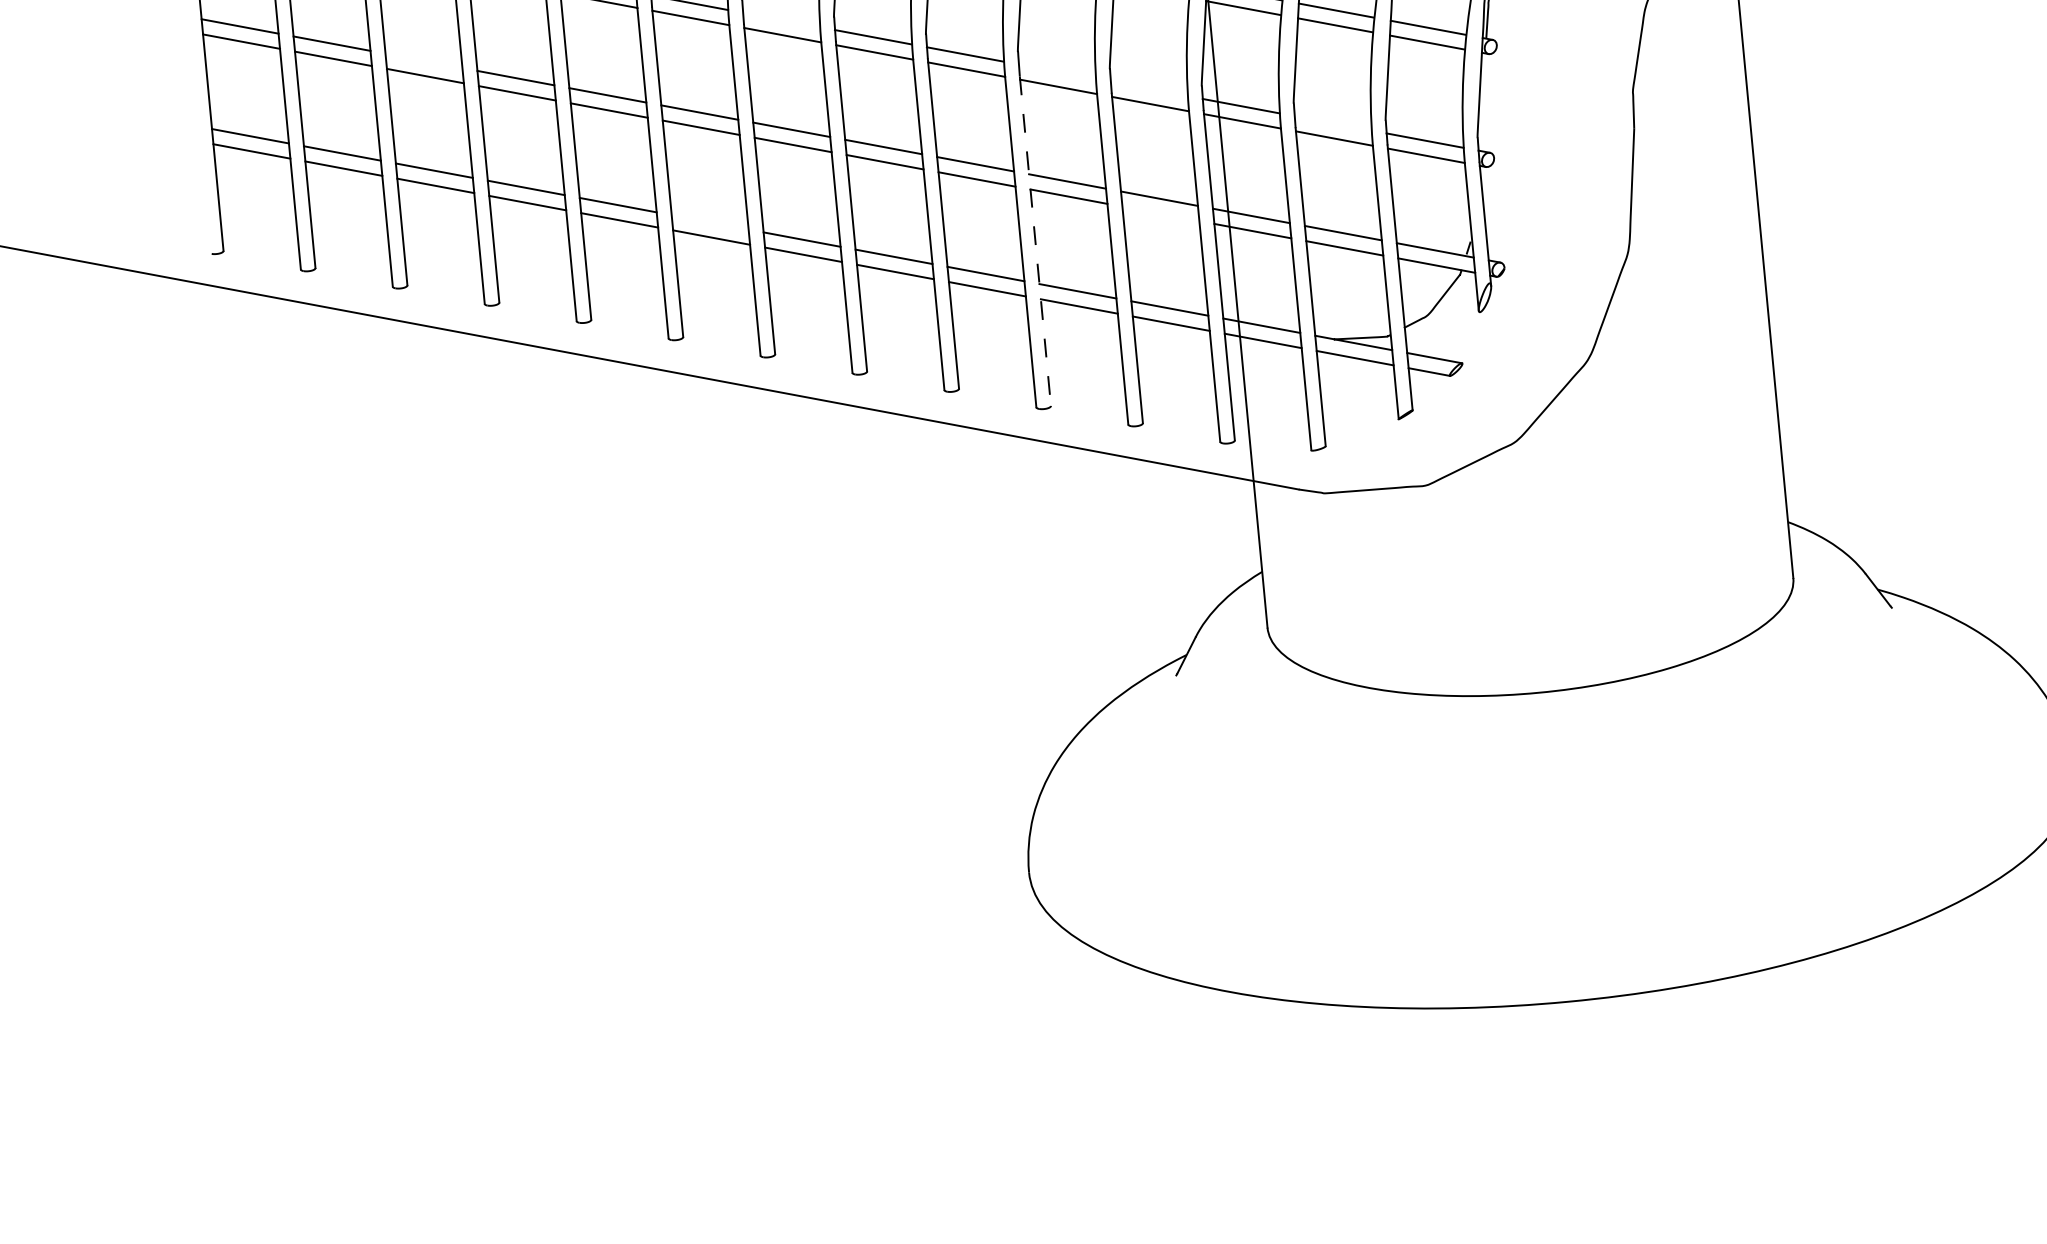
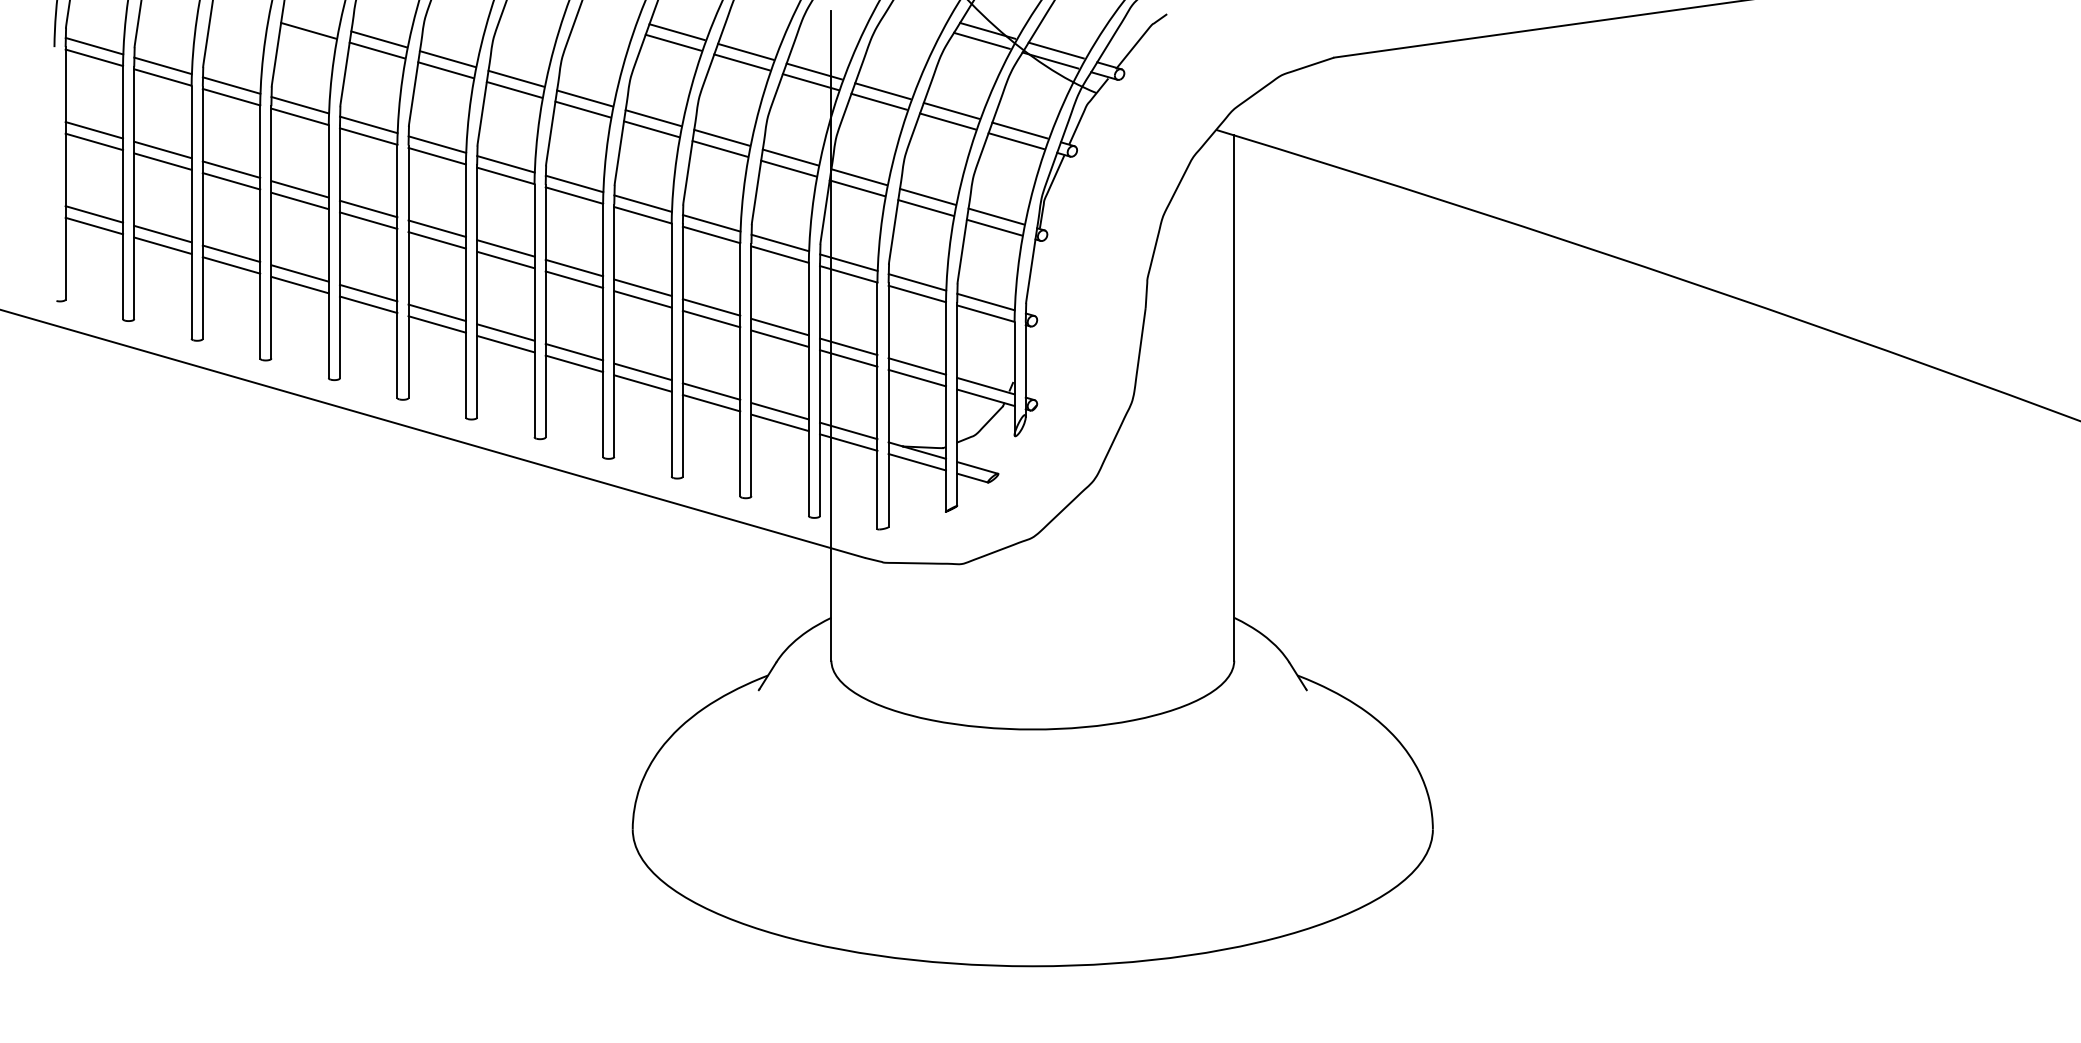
line: (780, 20) -> (505, 164), added
line: (423, 60) -> (231, 169), added
line: (1057, 71) -> (711, 223), added
line: (1149, 88) -> (780, 242), added
line: (1333, 123) -> (917, 282), added
line: (1160, 213) -> (779, 338), added
line: (709, 222) -> (436, 312), added
line: (1034, 241) -> (682, 350), dashed -> solid

